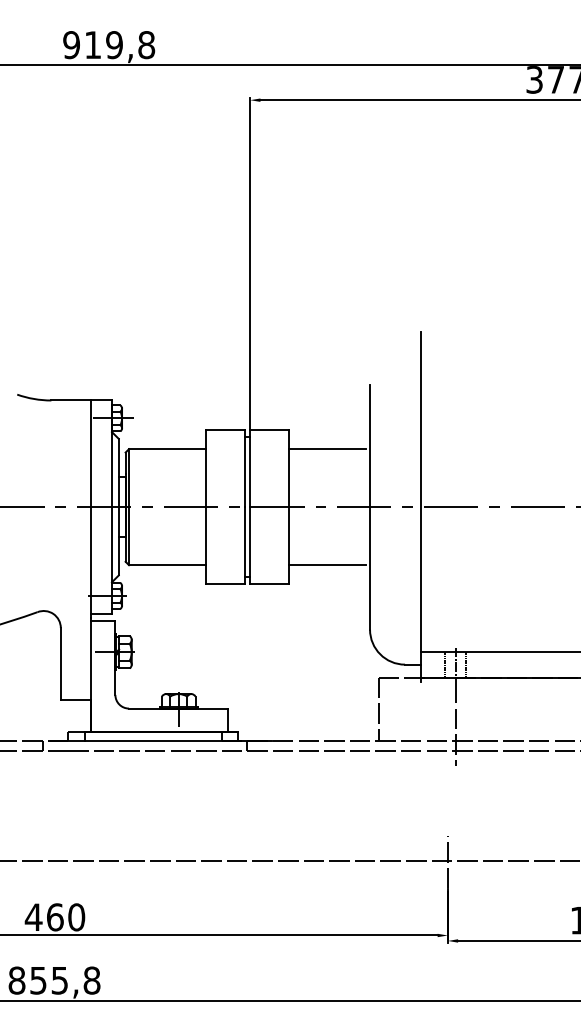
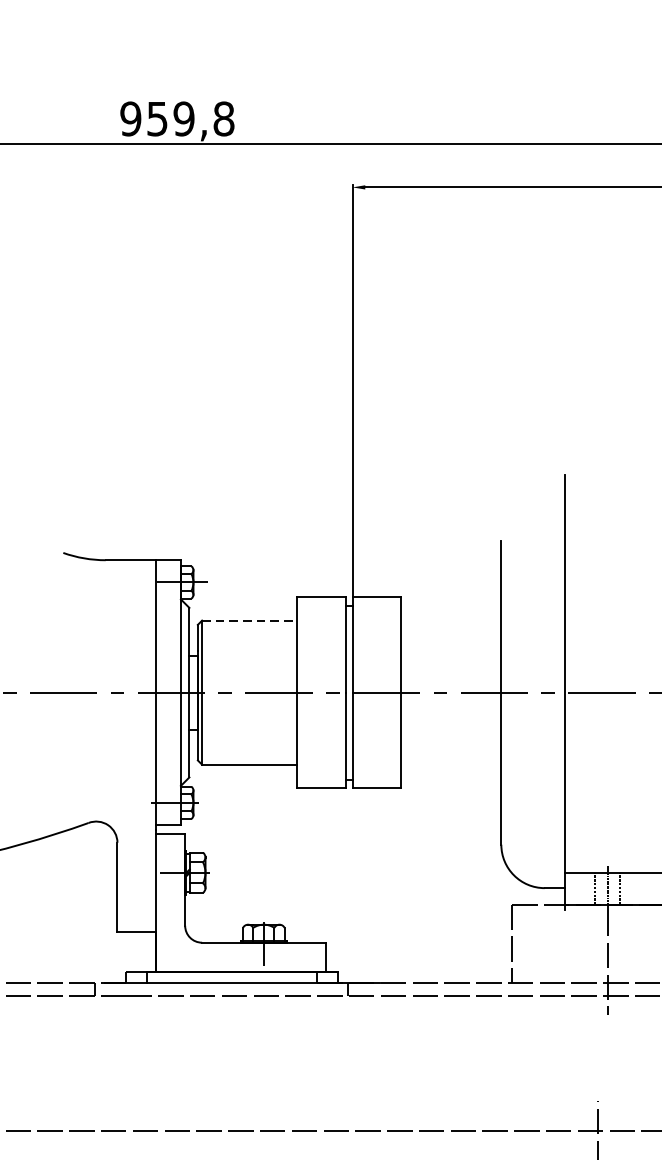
text: (92, 45) -> (156, 119), 919,8 -> 959,8
line: (167, 449) -> (249, 621), solid -> dashed
line: (327, 449) -> (448, 621), removed
line: (327, 565) -> (448, 765), removed

